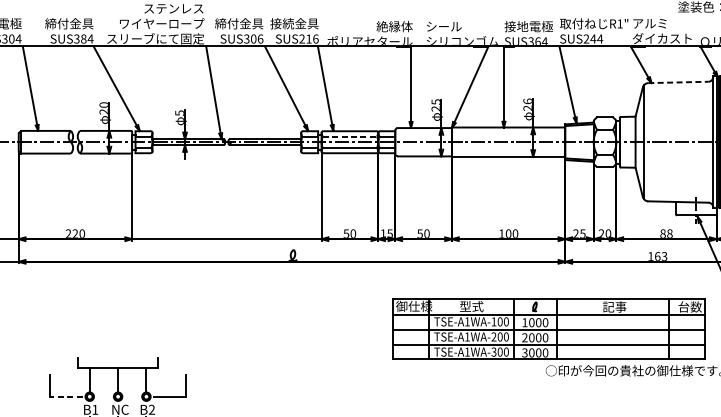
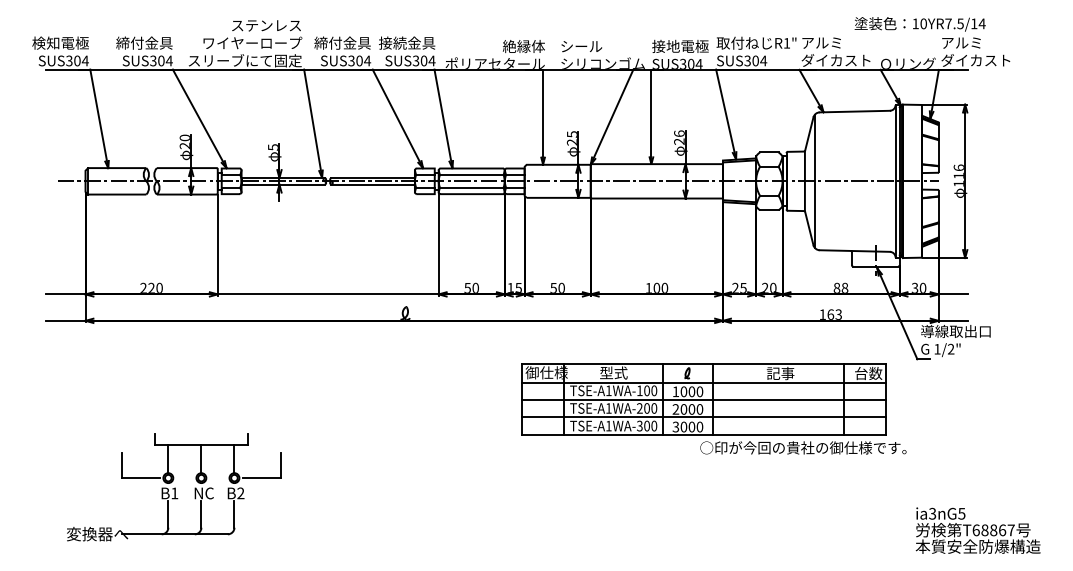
text: (260, 38) -> (367, 60), SUS306 -> SUS304
text: (308, 38) -> (423, 60), SUS216 -> SUS304
text: (589, 38) -> (751, 60), SUS244 -> SUS304
text: (83, 39) -> (161, 61), SUS384 -> SUS304
text: (538, 41) -> (691, 63), SUS364 -> SUS304
line: (678, 82) -> (855, 111), dashed -> solid
line: (349, 136) -> (471, 174), dashed -> solid
line: (65, 397) -> (140, 478), dashed -> solid

